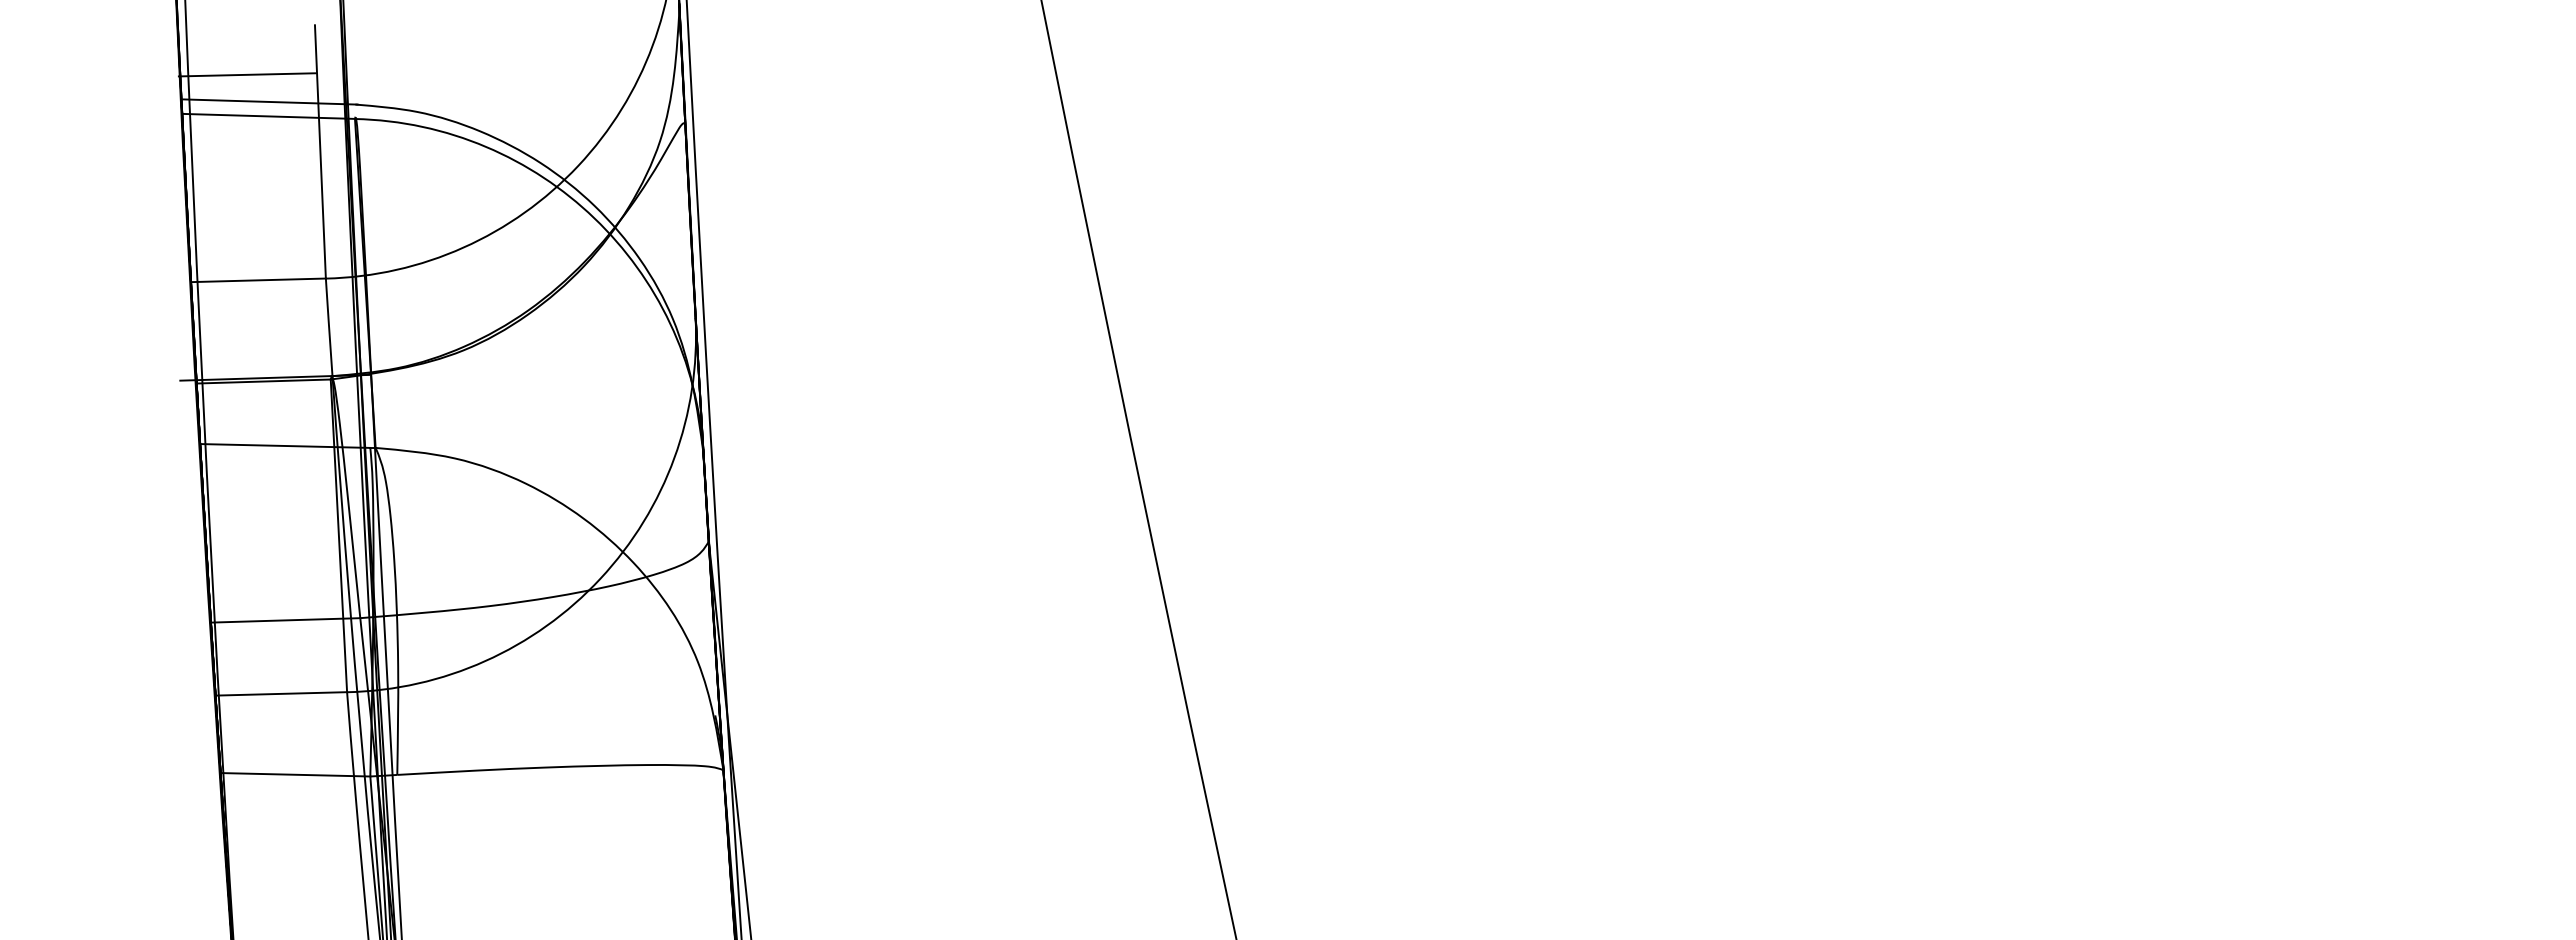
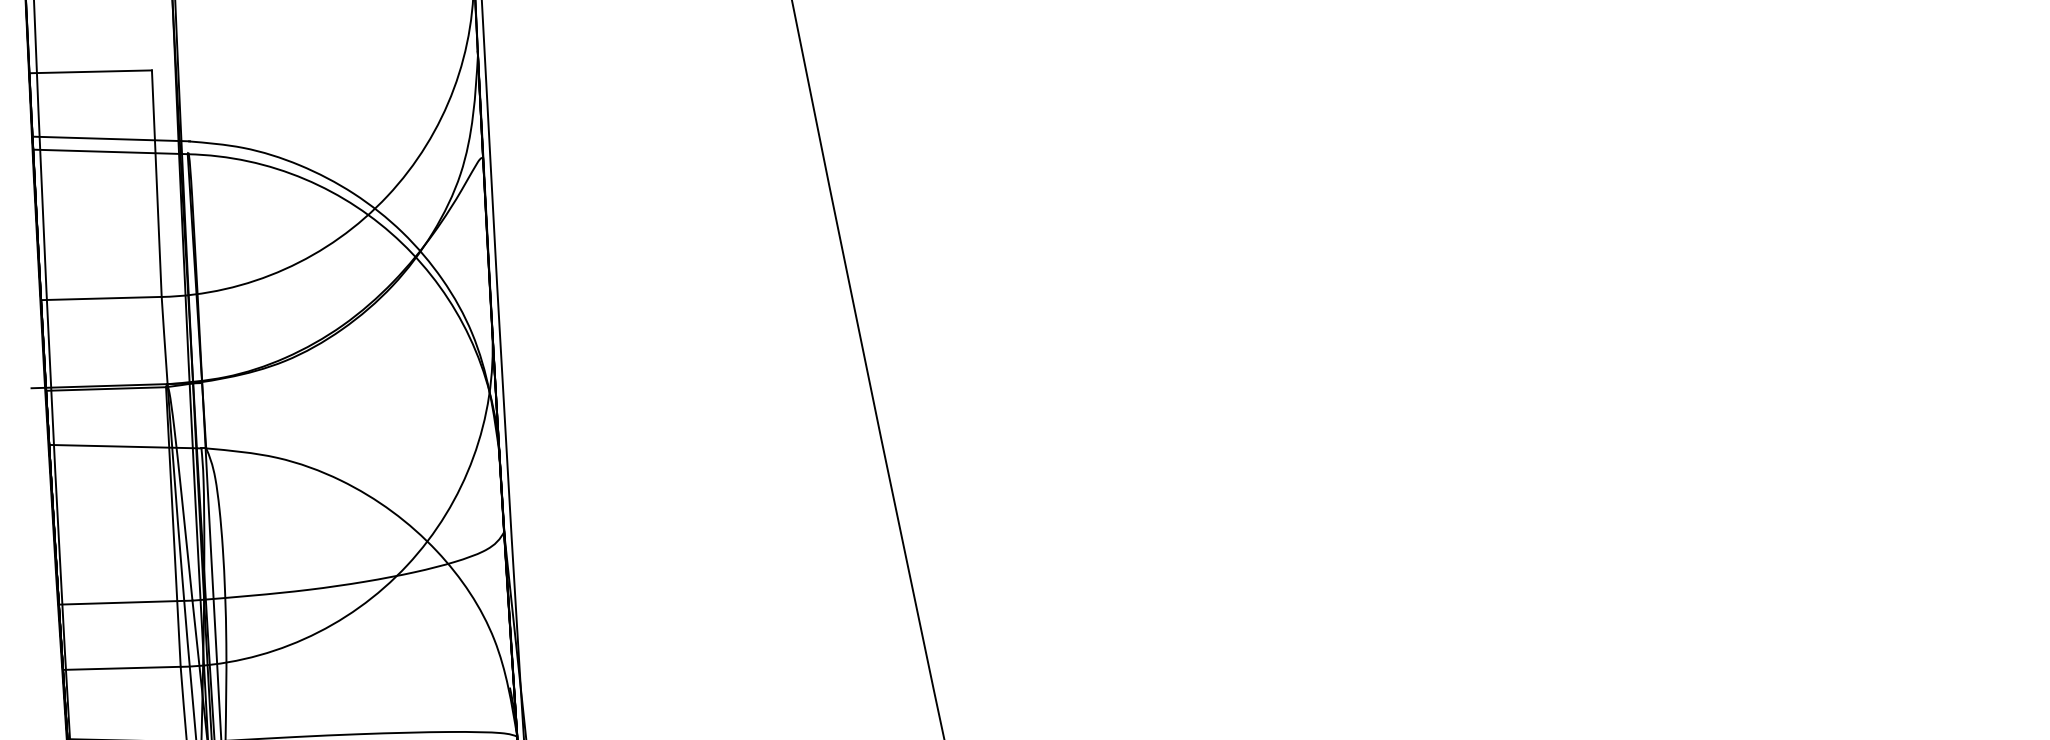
line: (246, 74) -> (89, 71), moved

